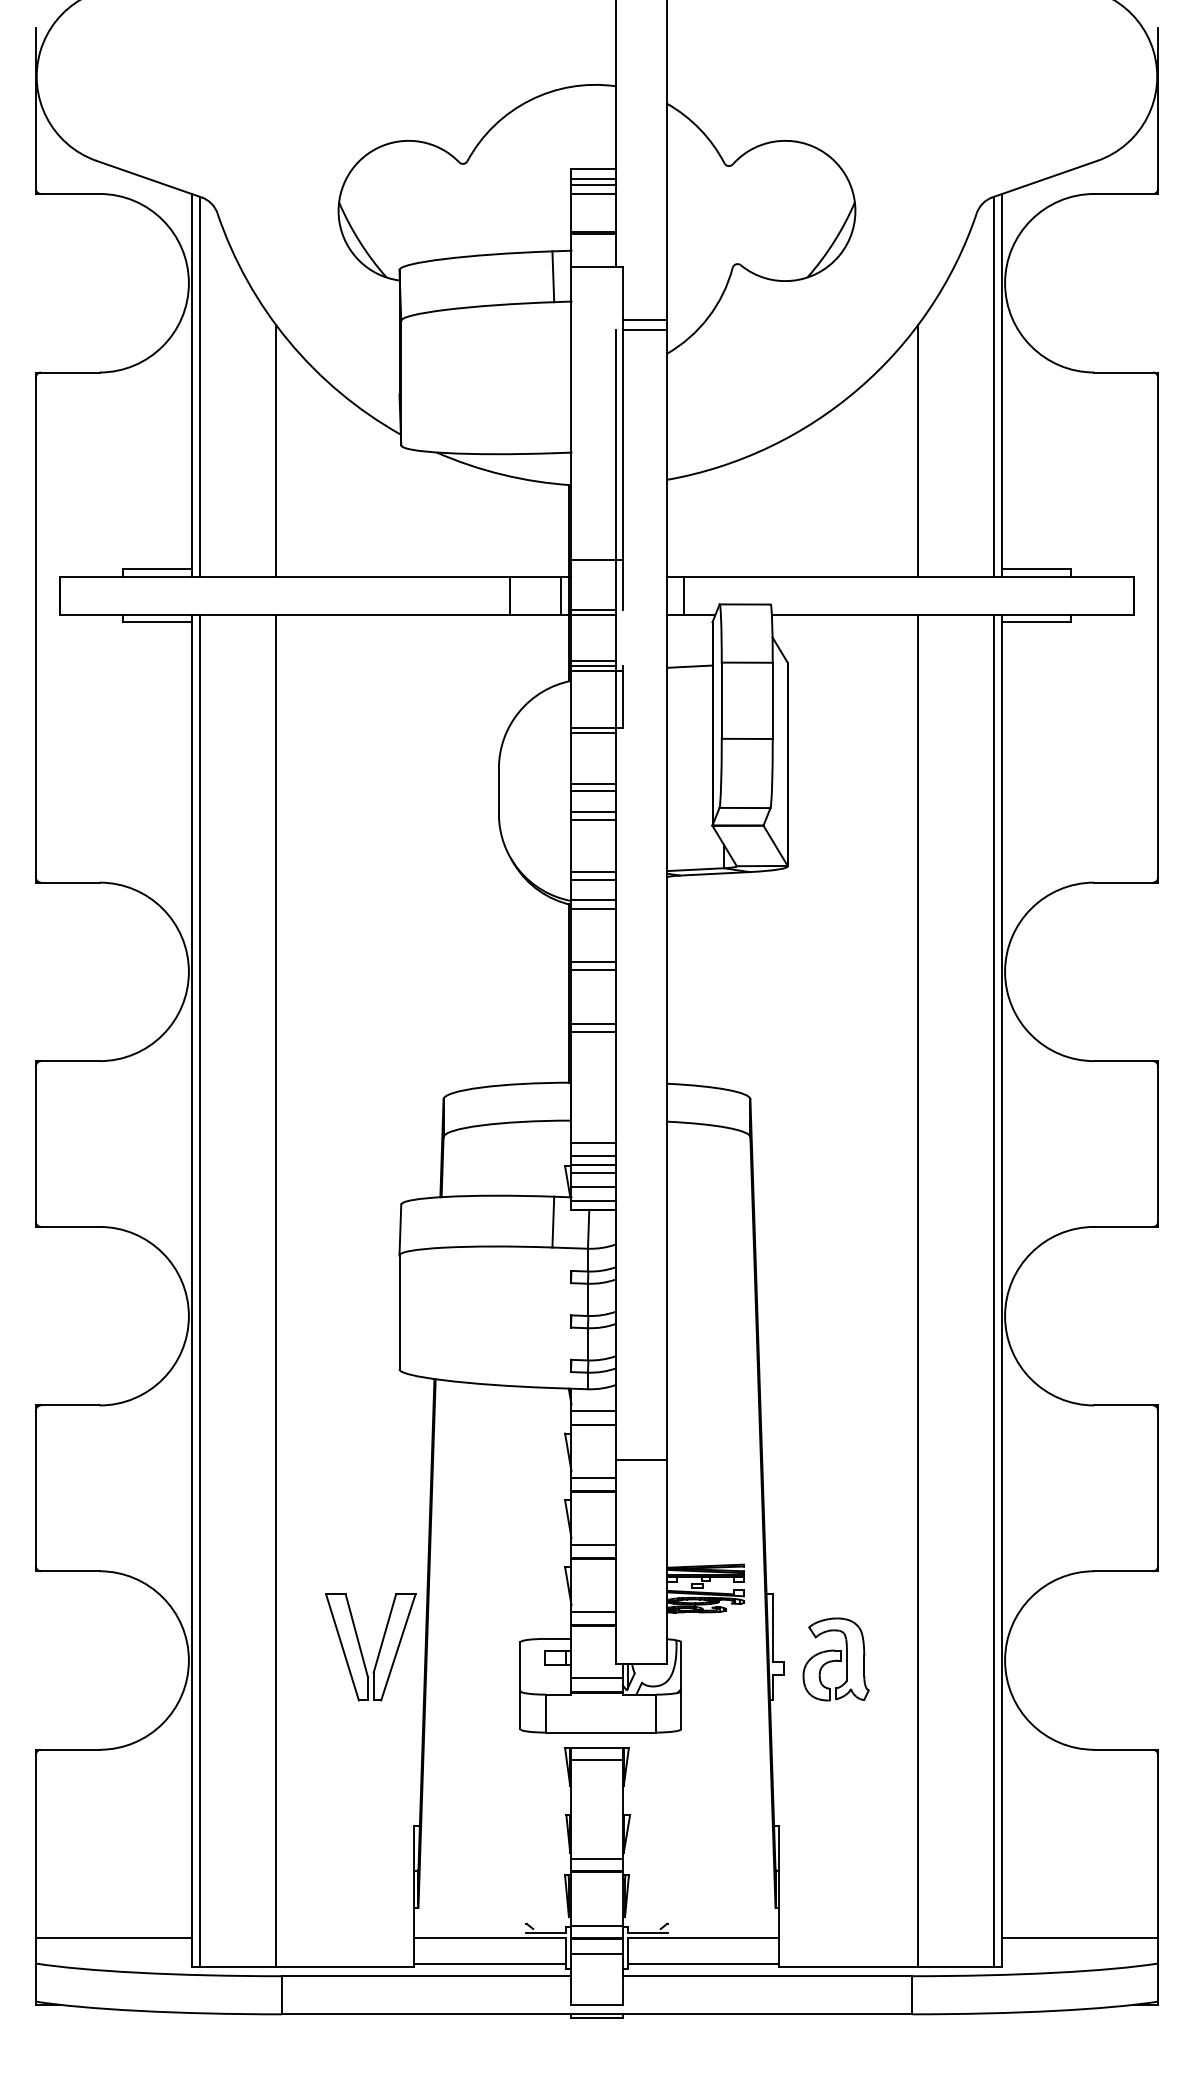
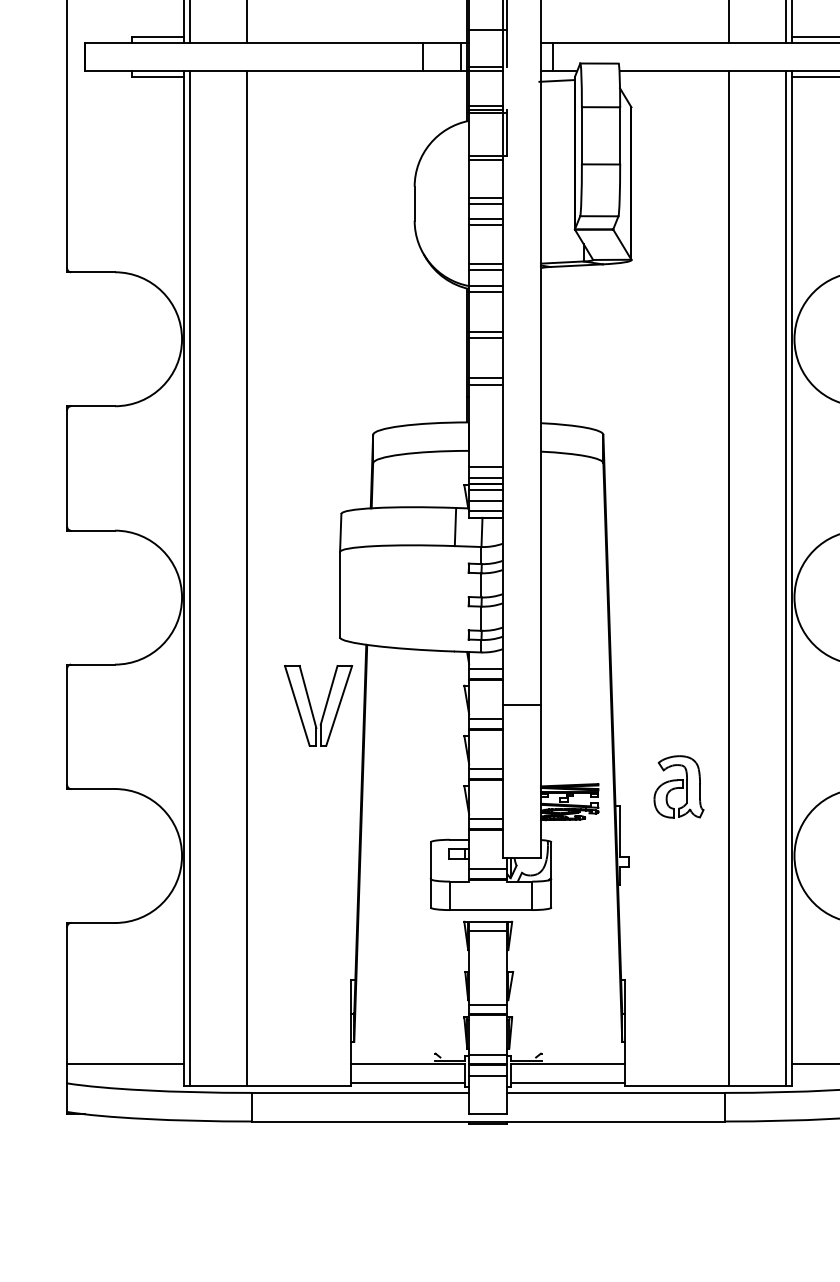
line: (689, 666) -> (556, 80), moved
part: (378, 1651) -> (324, 708), moved
part: (835, 1659) -> (678, 786), moved

